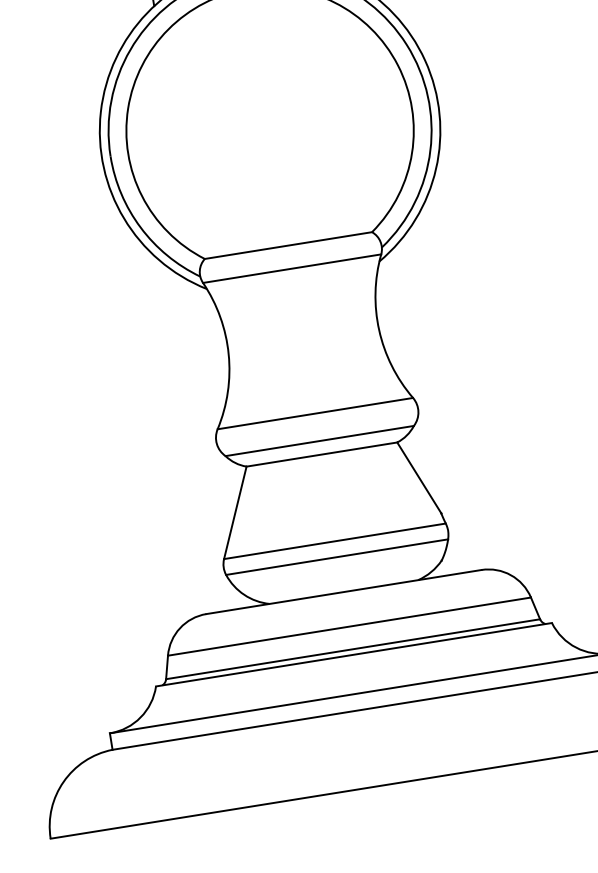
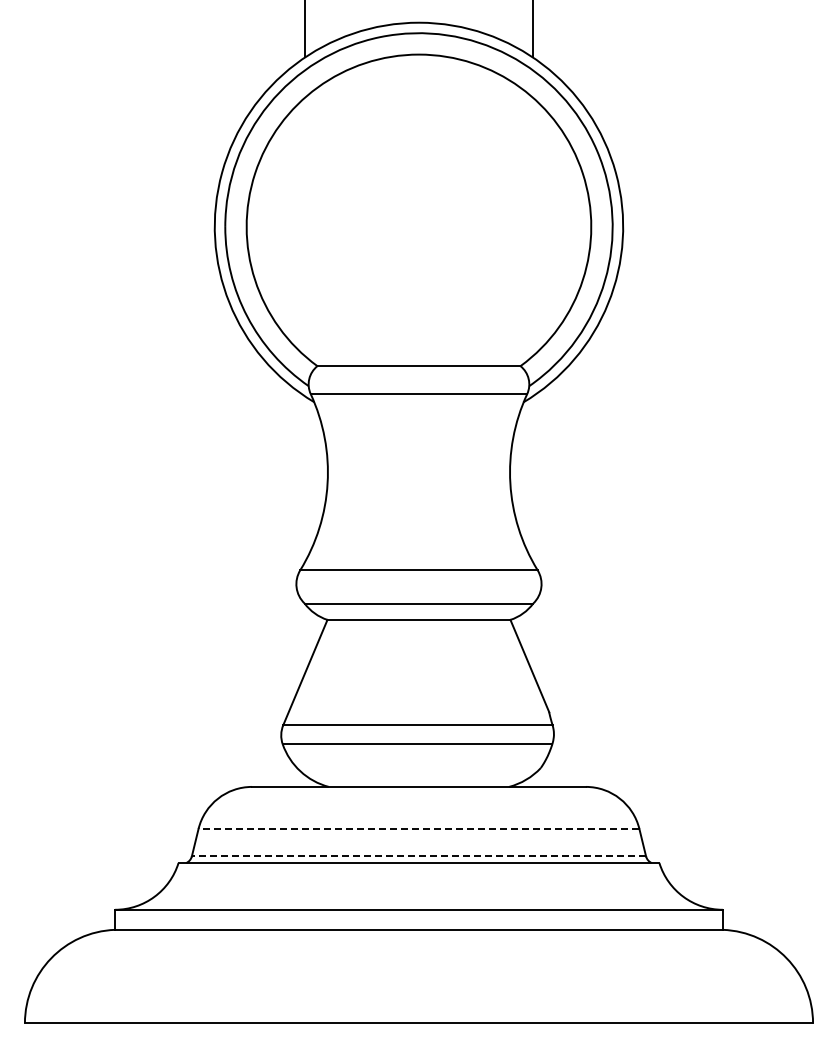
line: (349, 626) -> (418, 828), solid -> dashed
line: (352, 649) -> (418, 856), solid -> dashed

